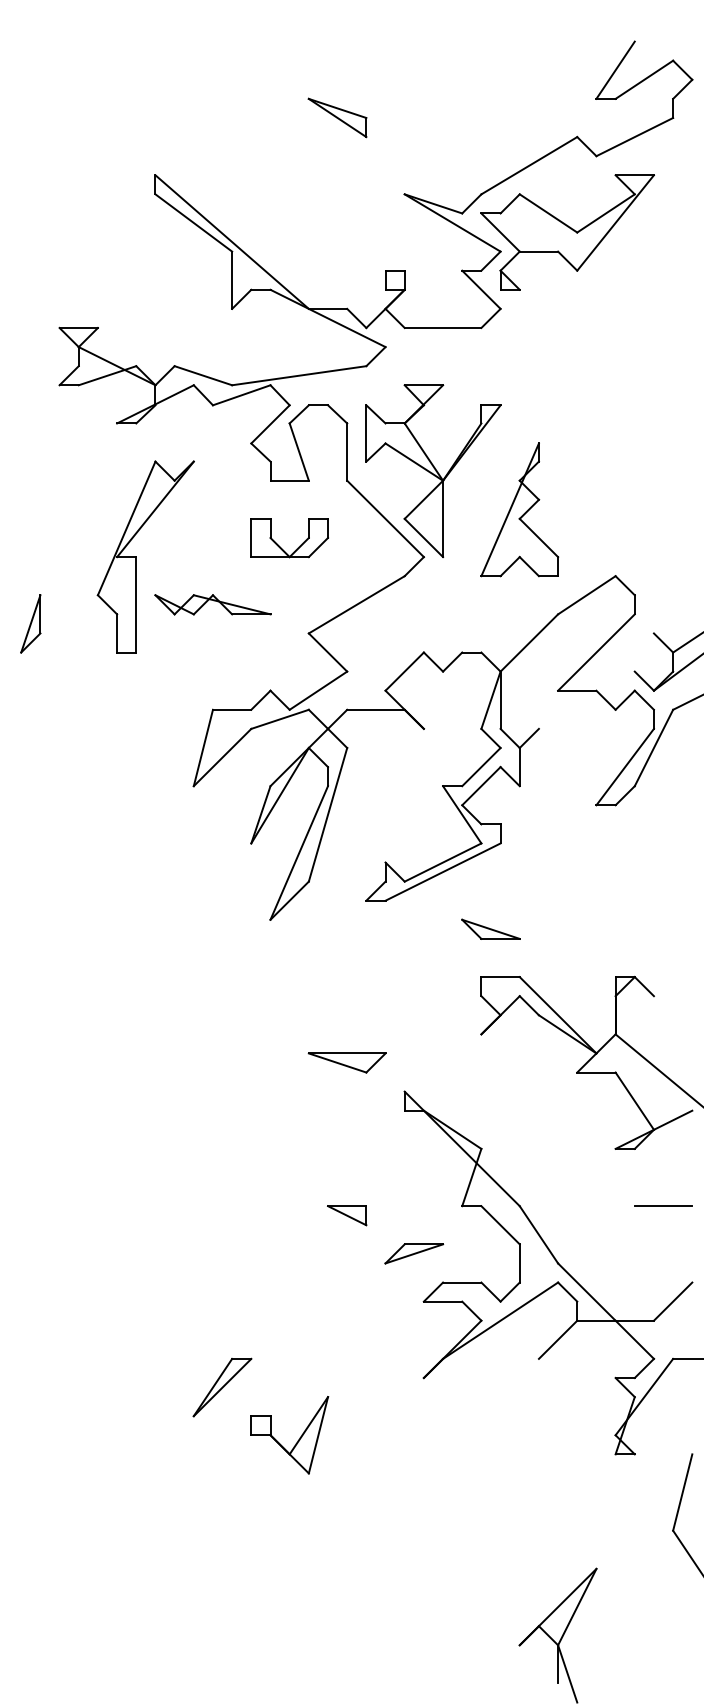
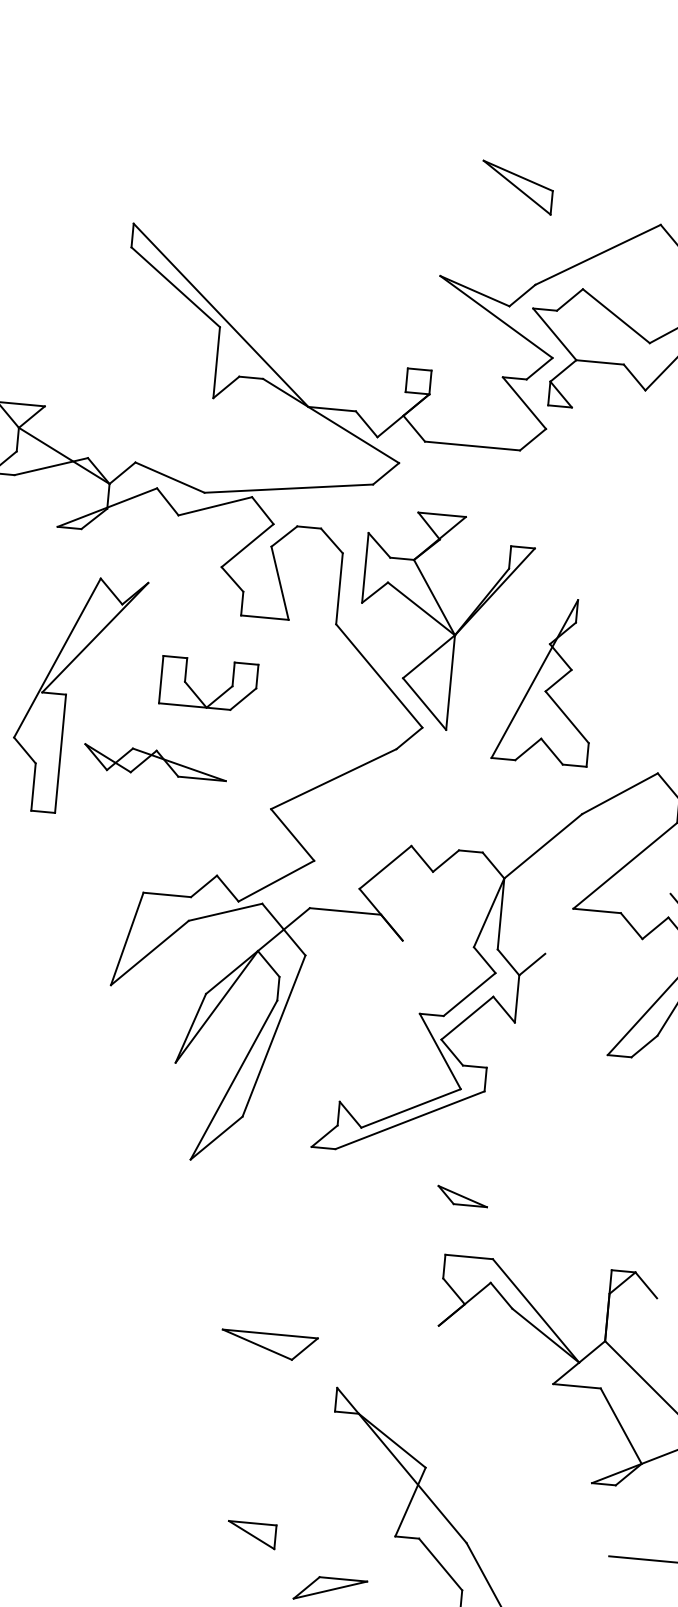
part: (337, 117) -> (517, 187), moved
part: (280, 546) -> (196, 693), moved
part: (490, 928) -> (462, 1195), size x0.7

